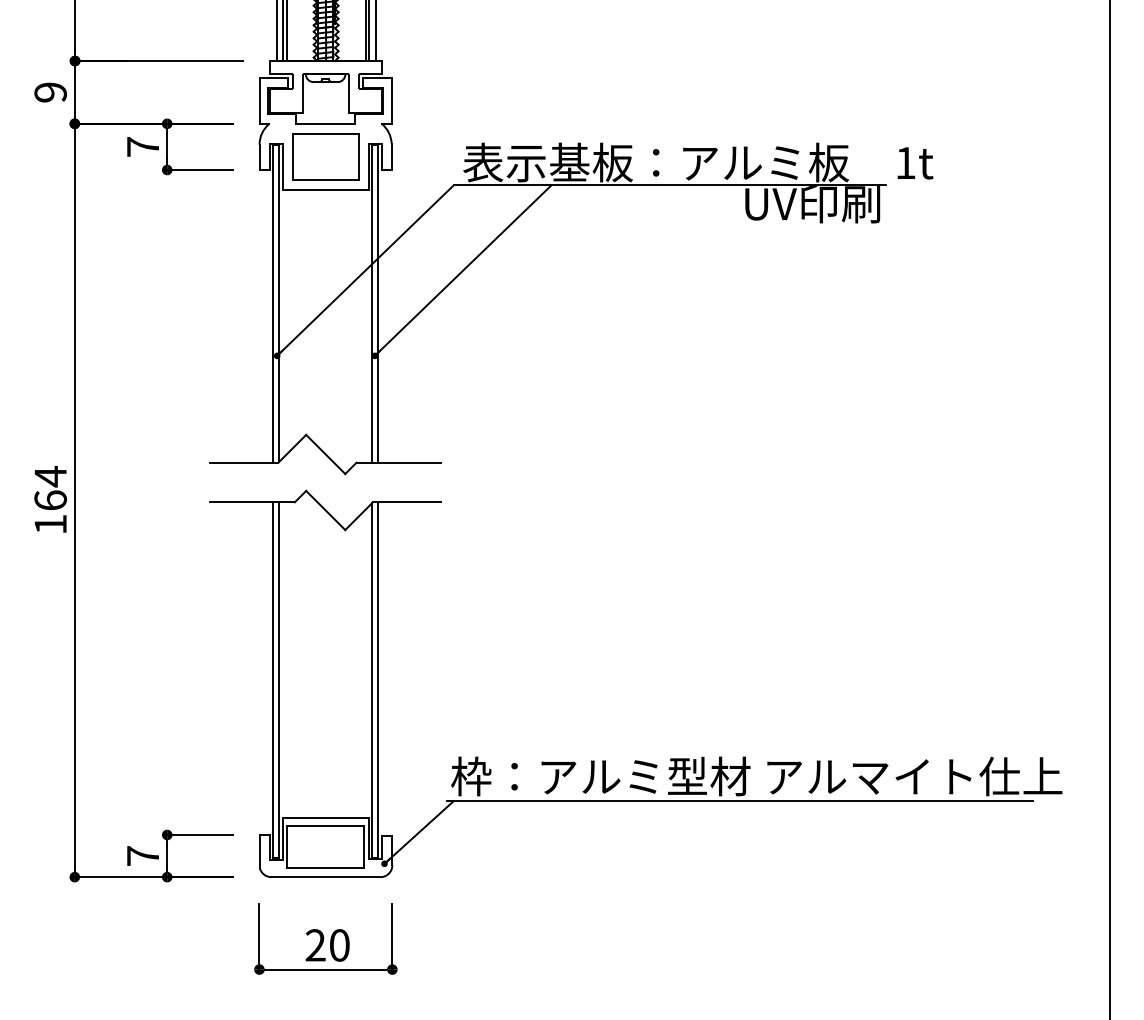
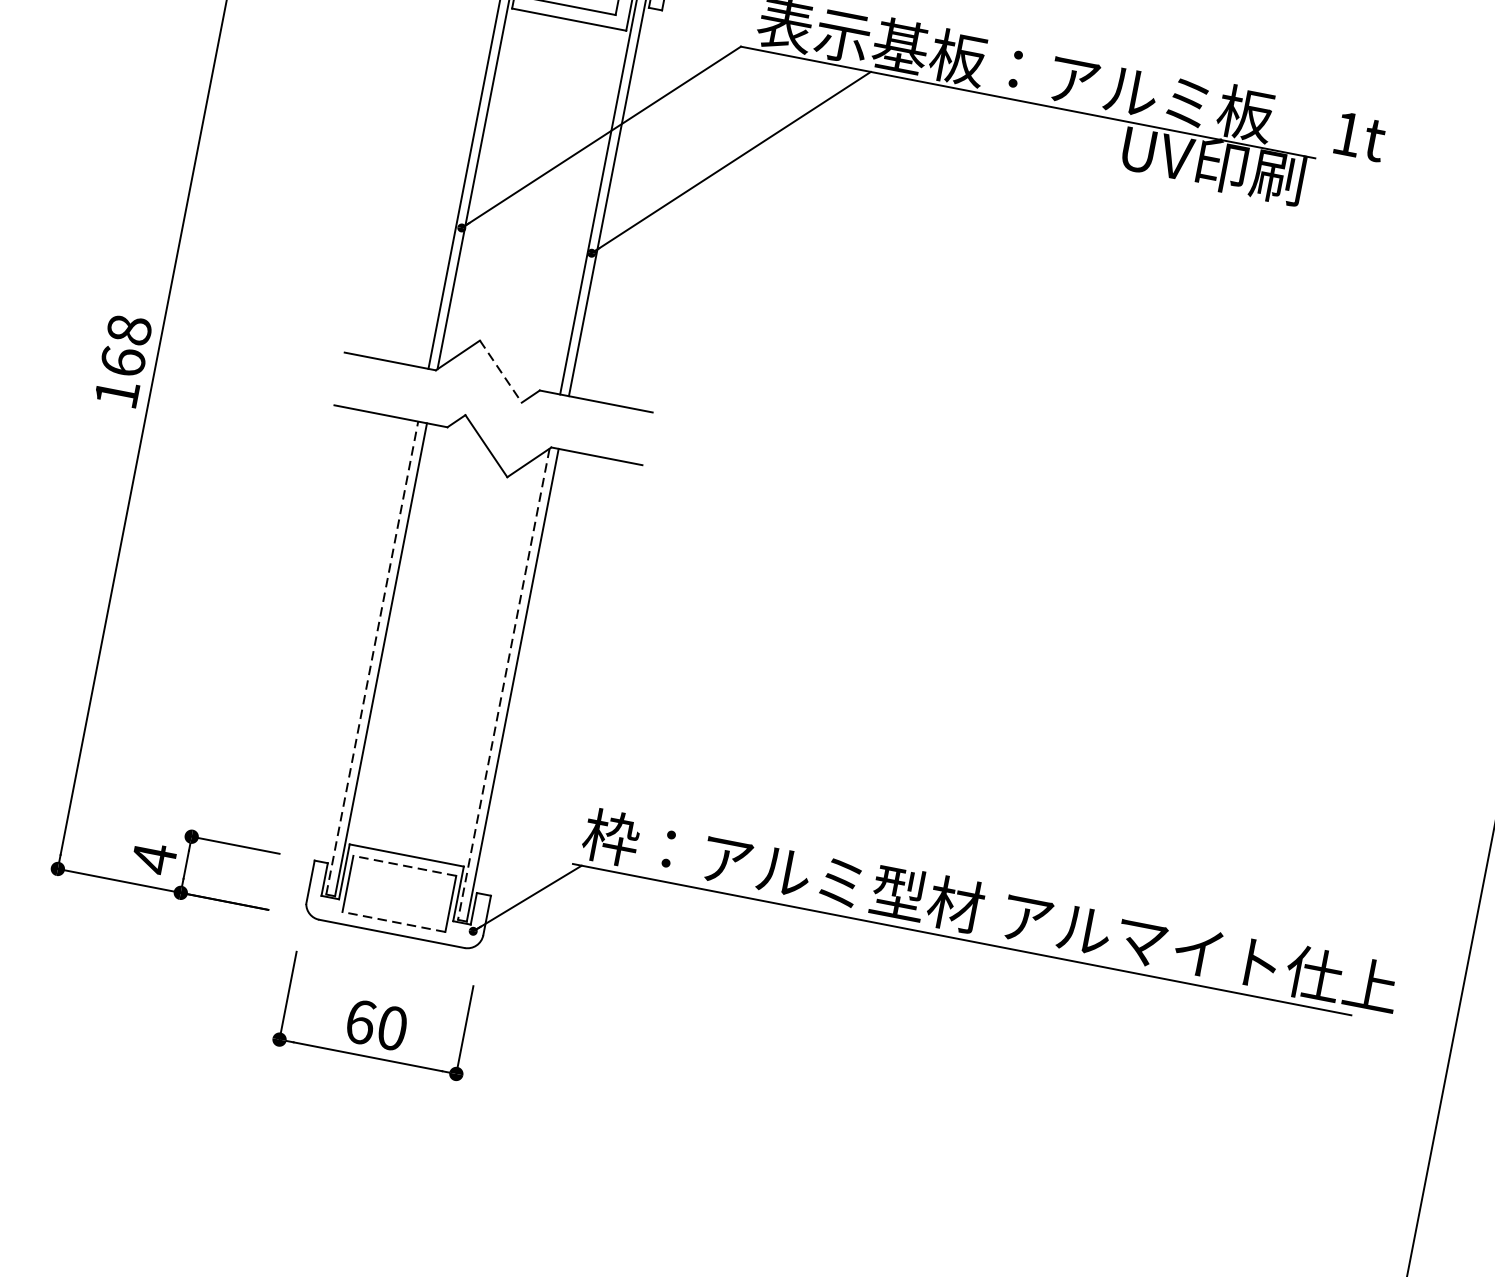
line: (325, 454) -> (500, 371), solid -> dashed
text: (50, 476) -> (129, 329), 164 -> 168
line: (272, 680) -> (371, 658), solid -> dashed
line: (371, 681) -> (503, 685), solid -> dashed
line: (325, 826) -> (404, 866), solid -> dashed
text: (142, 856) -> (153, 858), 7 -> 4
line: (325, 868) -> (393, 922), solid -> dashed
text: (315, 945) -> (360, 1022), 20 -> 60

